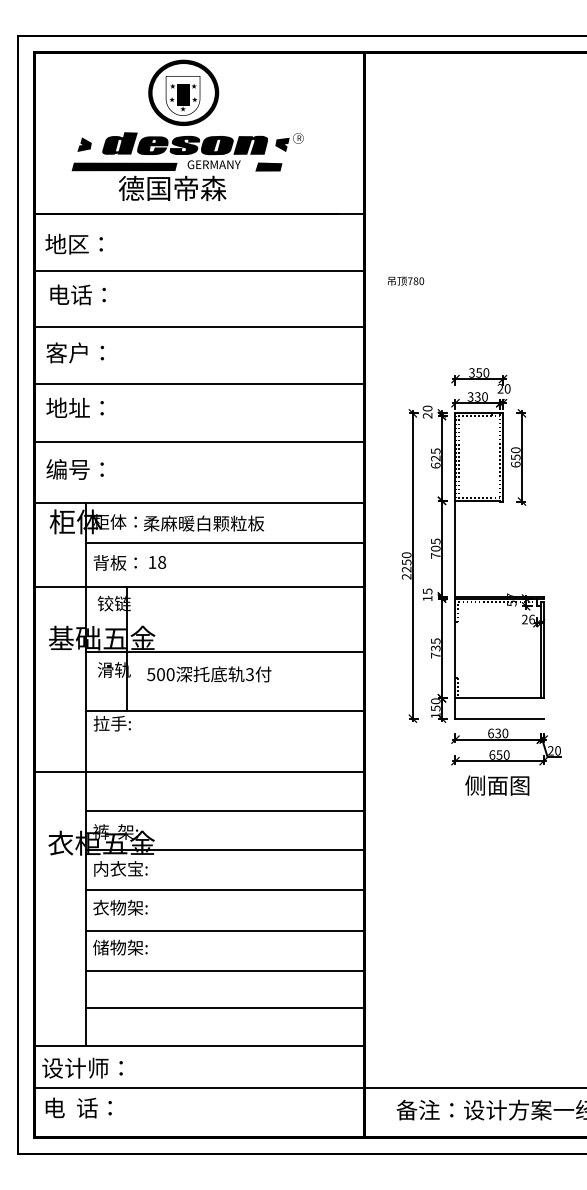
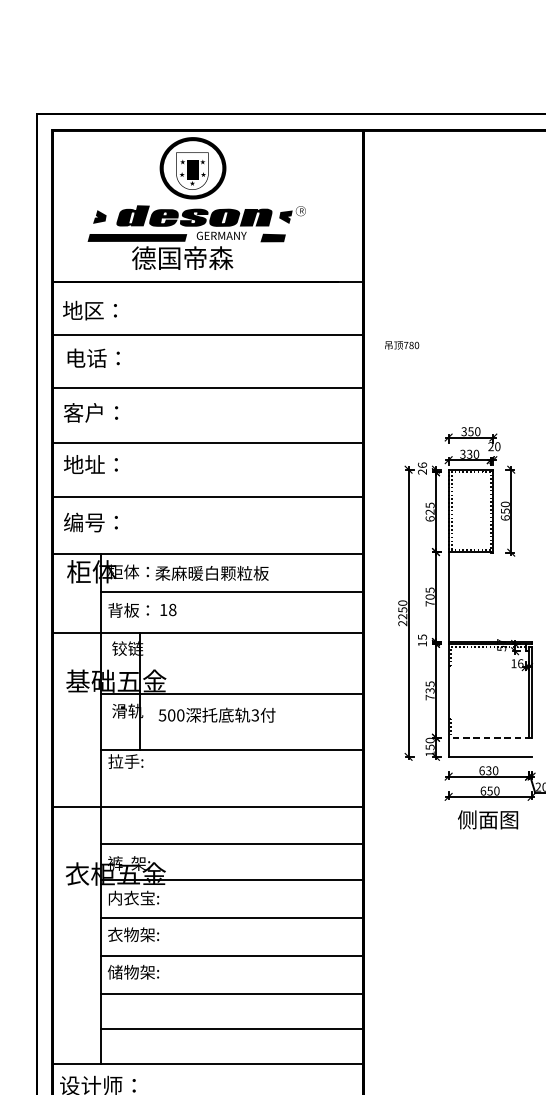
text: (427, 408) -> (422, 465), 20 -> 26
text: (524, 619) -> (513, 663), 26 -> 16
line: (499, 698) -> (490, 737), solid -> dashed

